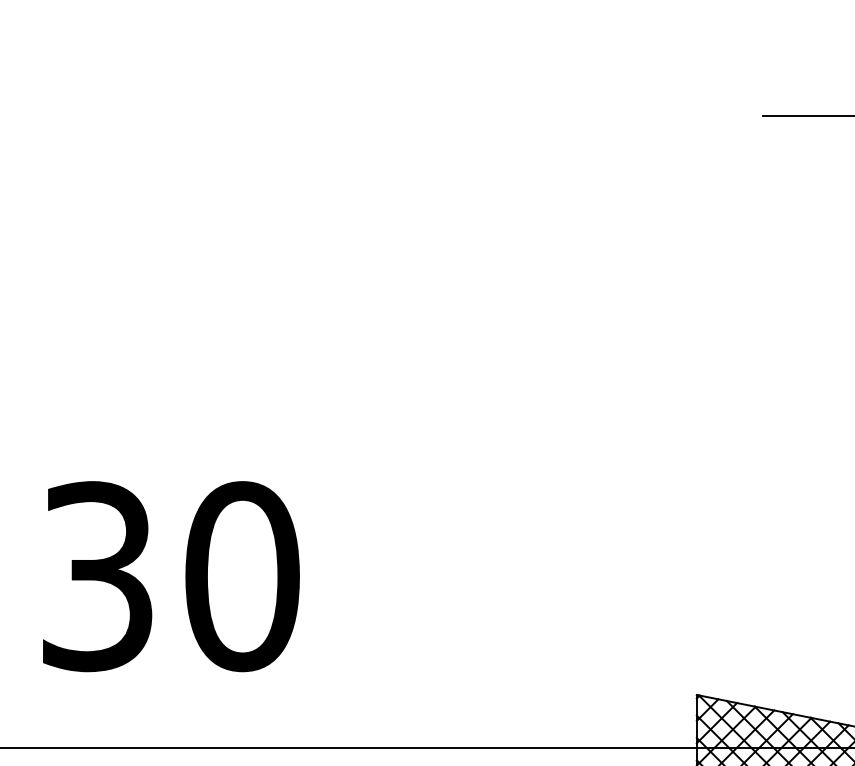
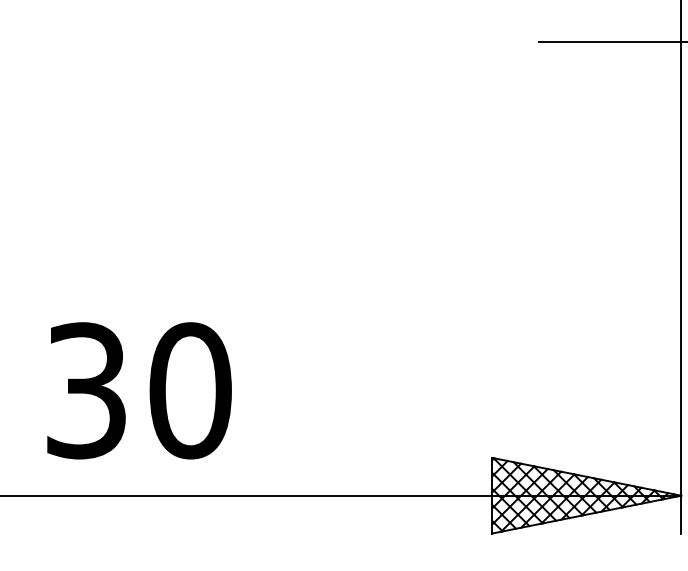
text: (171, 576) -> (139, 390), moved

